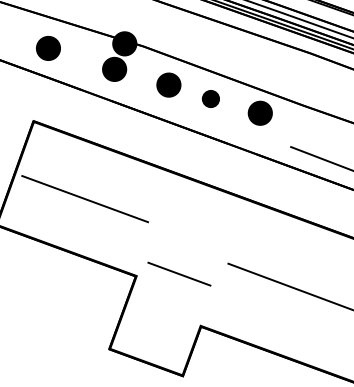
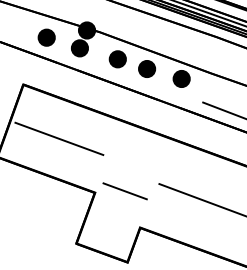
part: (48, 48) -> (46, 37), moved
part: (211, 98) -> (147, 68), size x1.43

